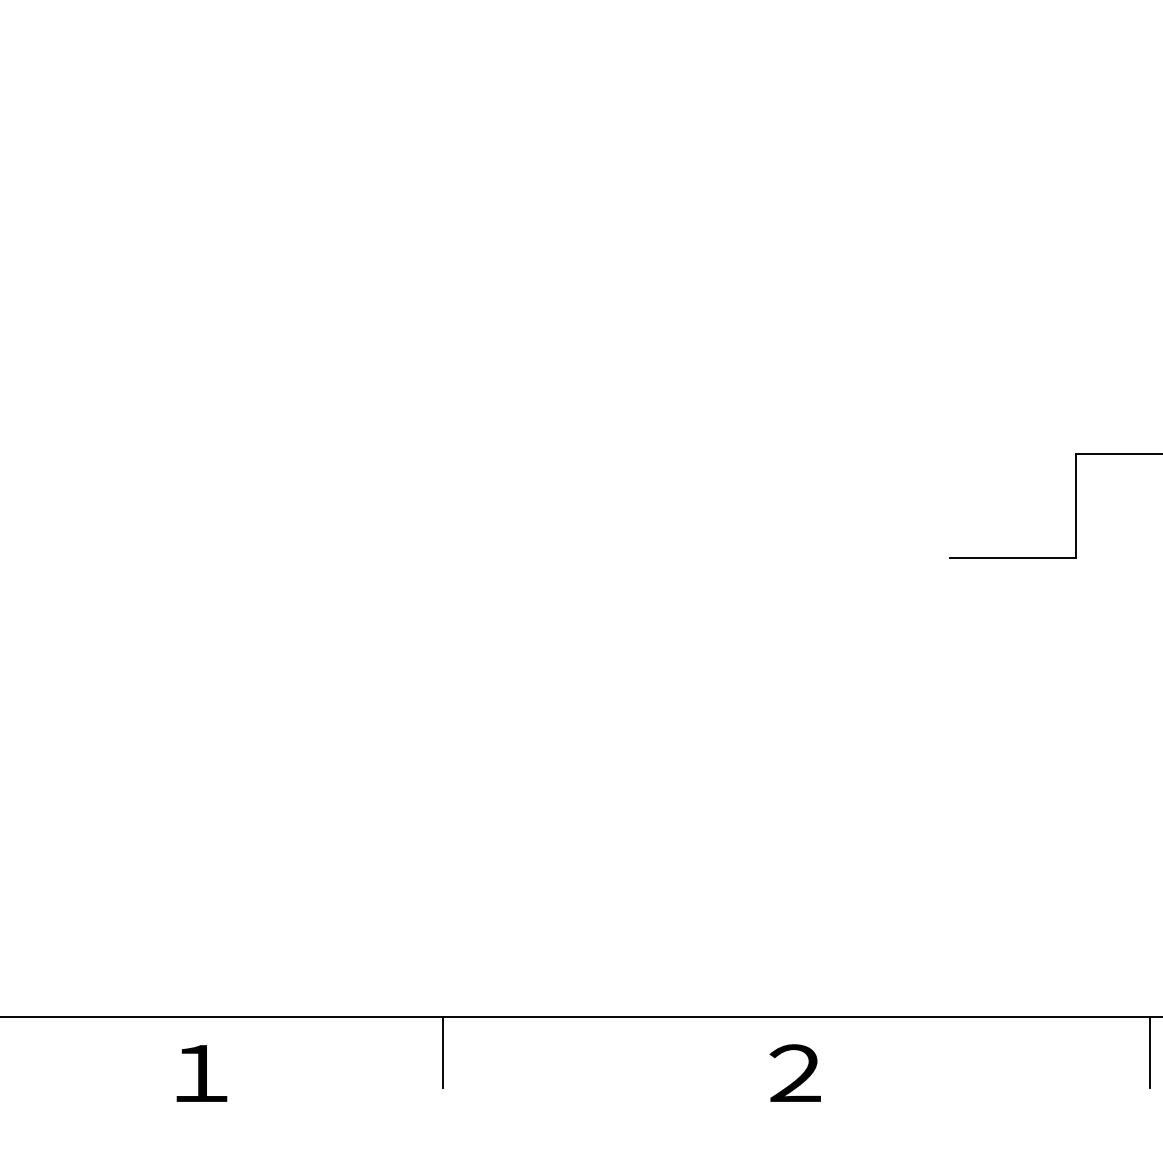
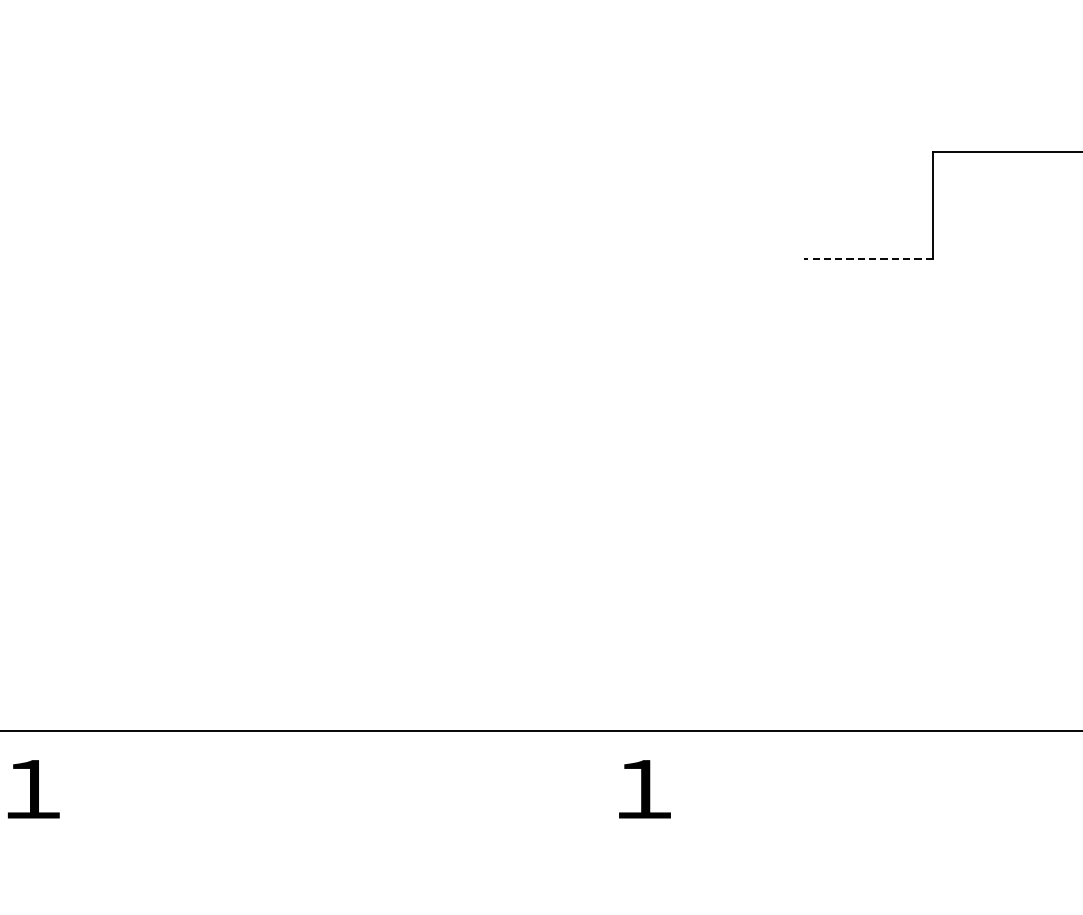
line: (1013, 558) -> (868, 259), solid -> dashed
line: (442, 1052) -> (281, 767), removed
line: (1150, 1052) -> (1009, 767), removed
text: (795, 1072) -> (644, 788), ２ -> １

